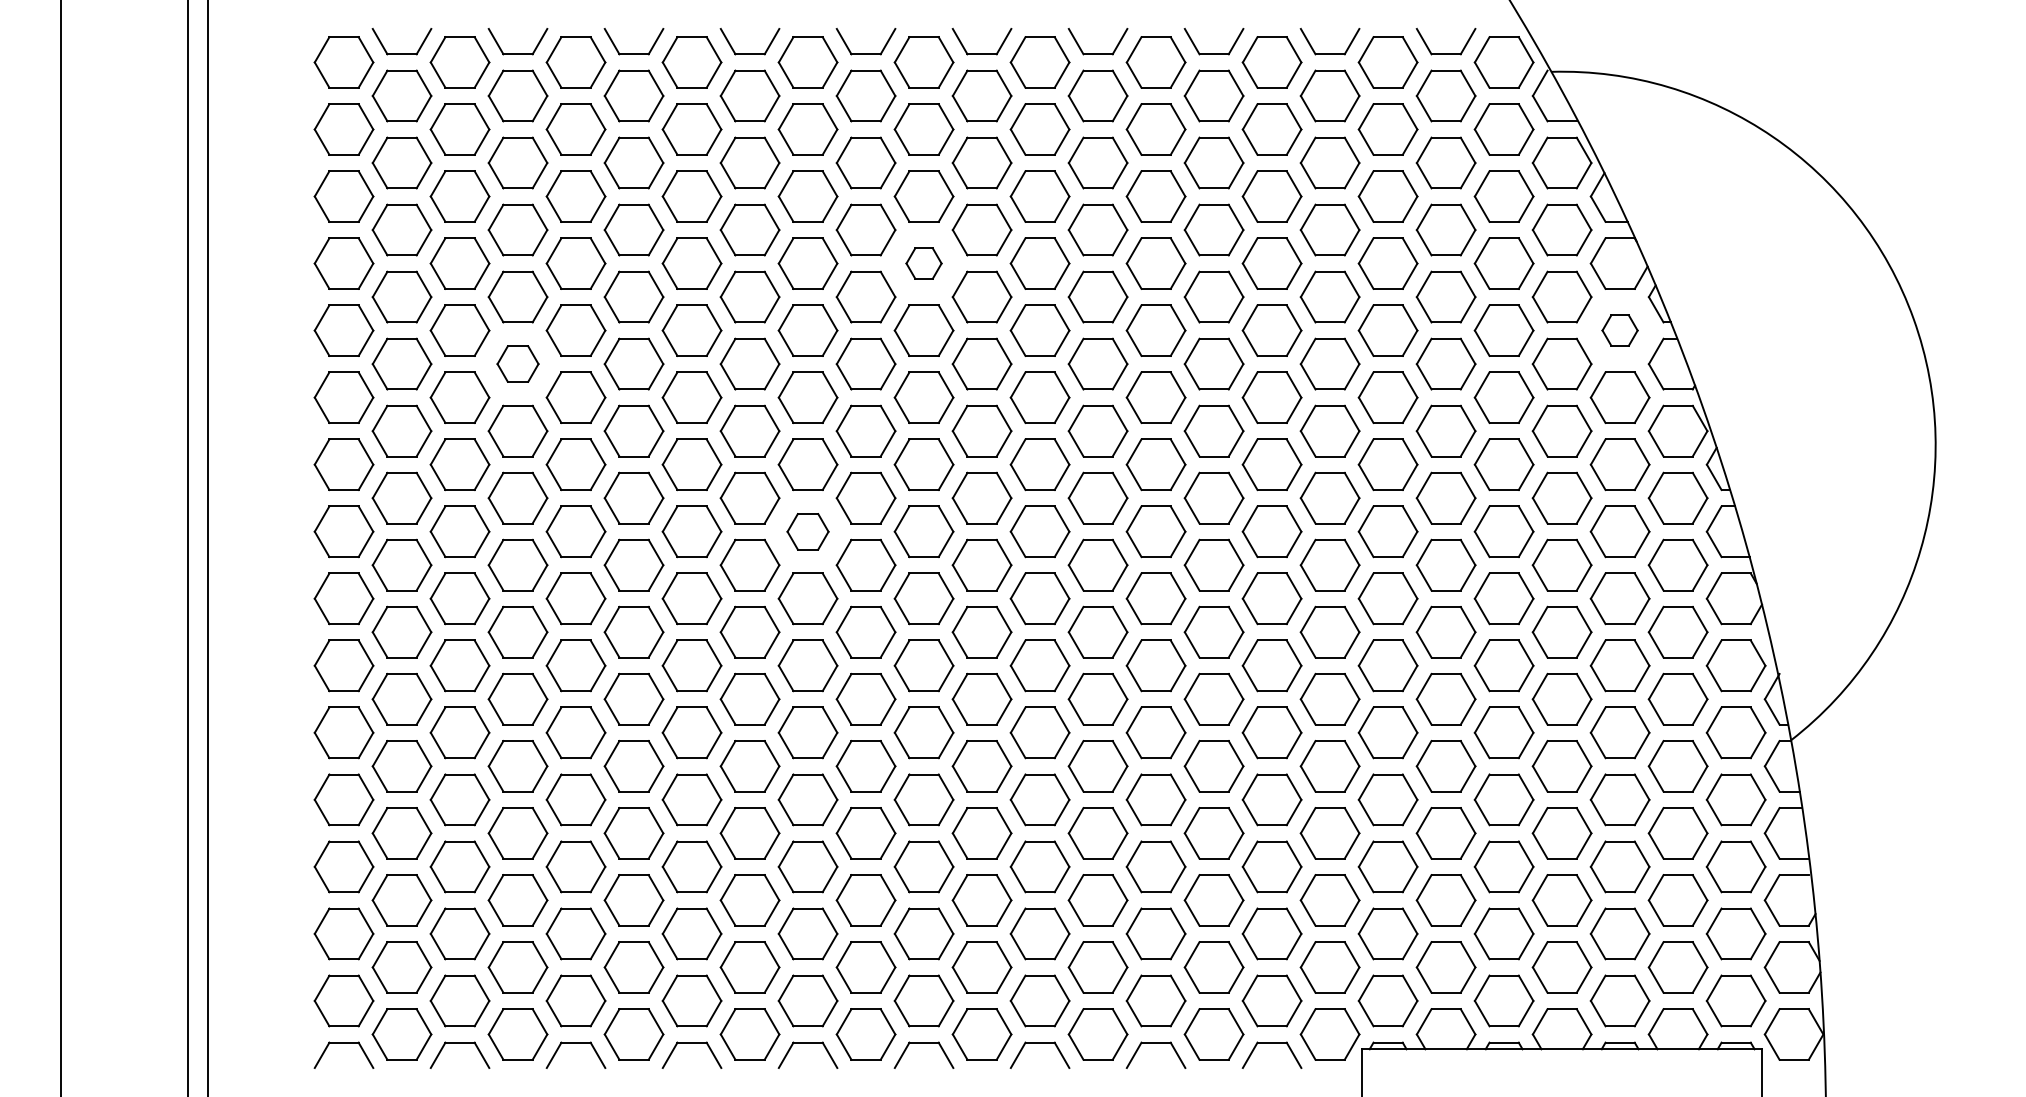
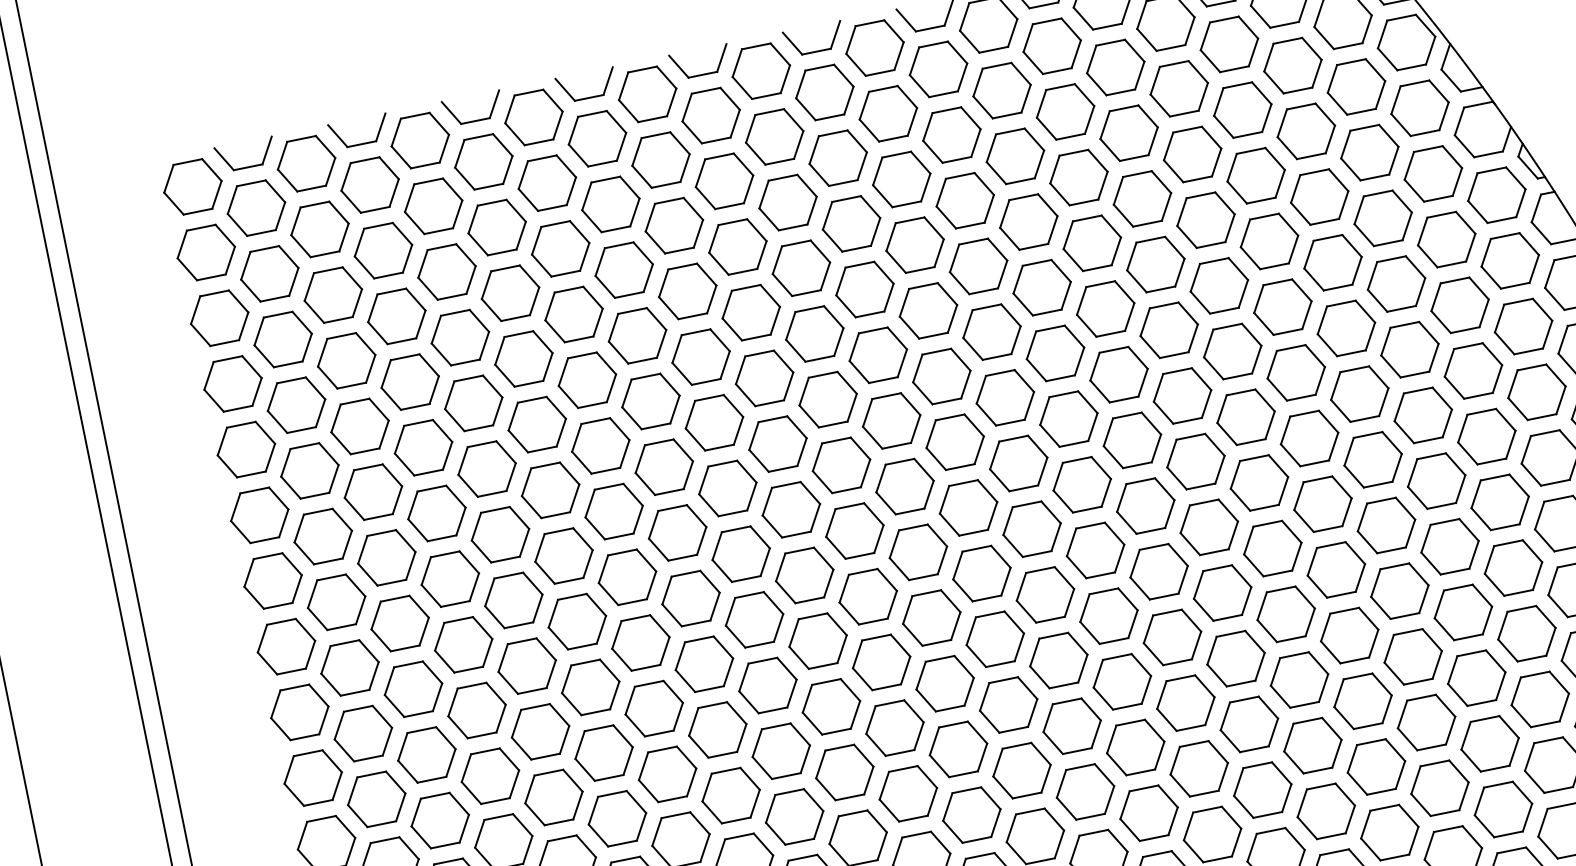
part: (923, 263) -> (800, 268), size x1.67
part: (1619, 330) -> (1496, 195), size x1.67
part: (517, 363) -> (422, 447), size x1.43
part: (807, 531) -> (740, 554), size x1.43

